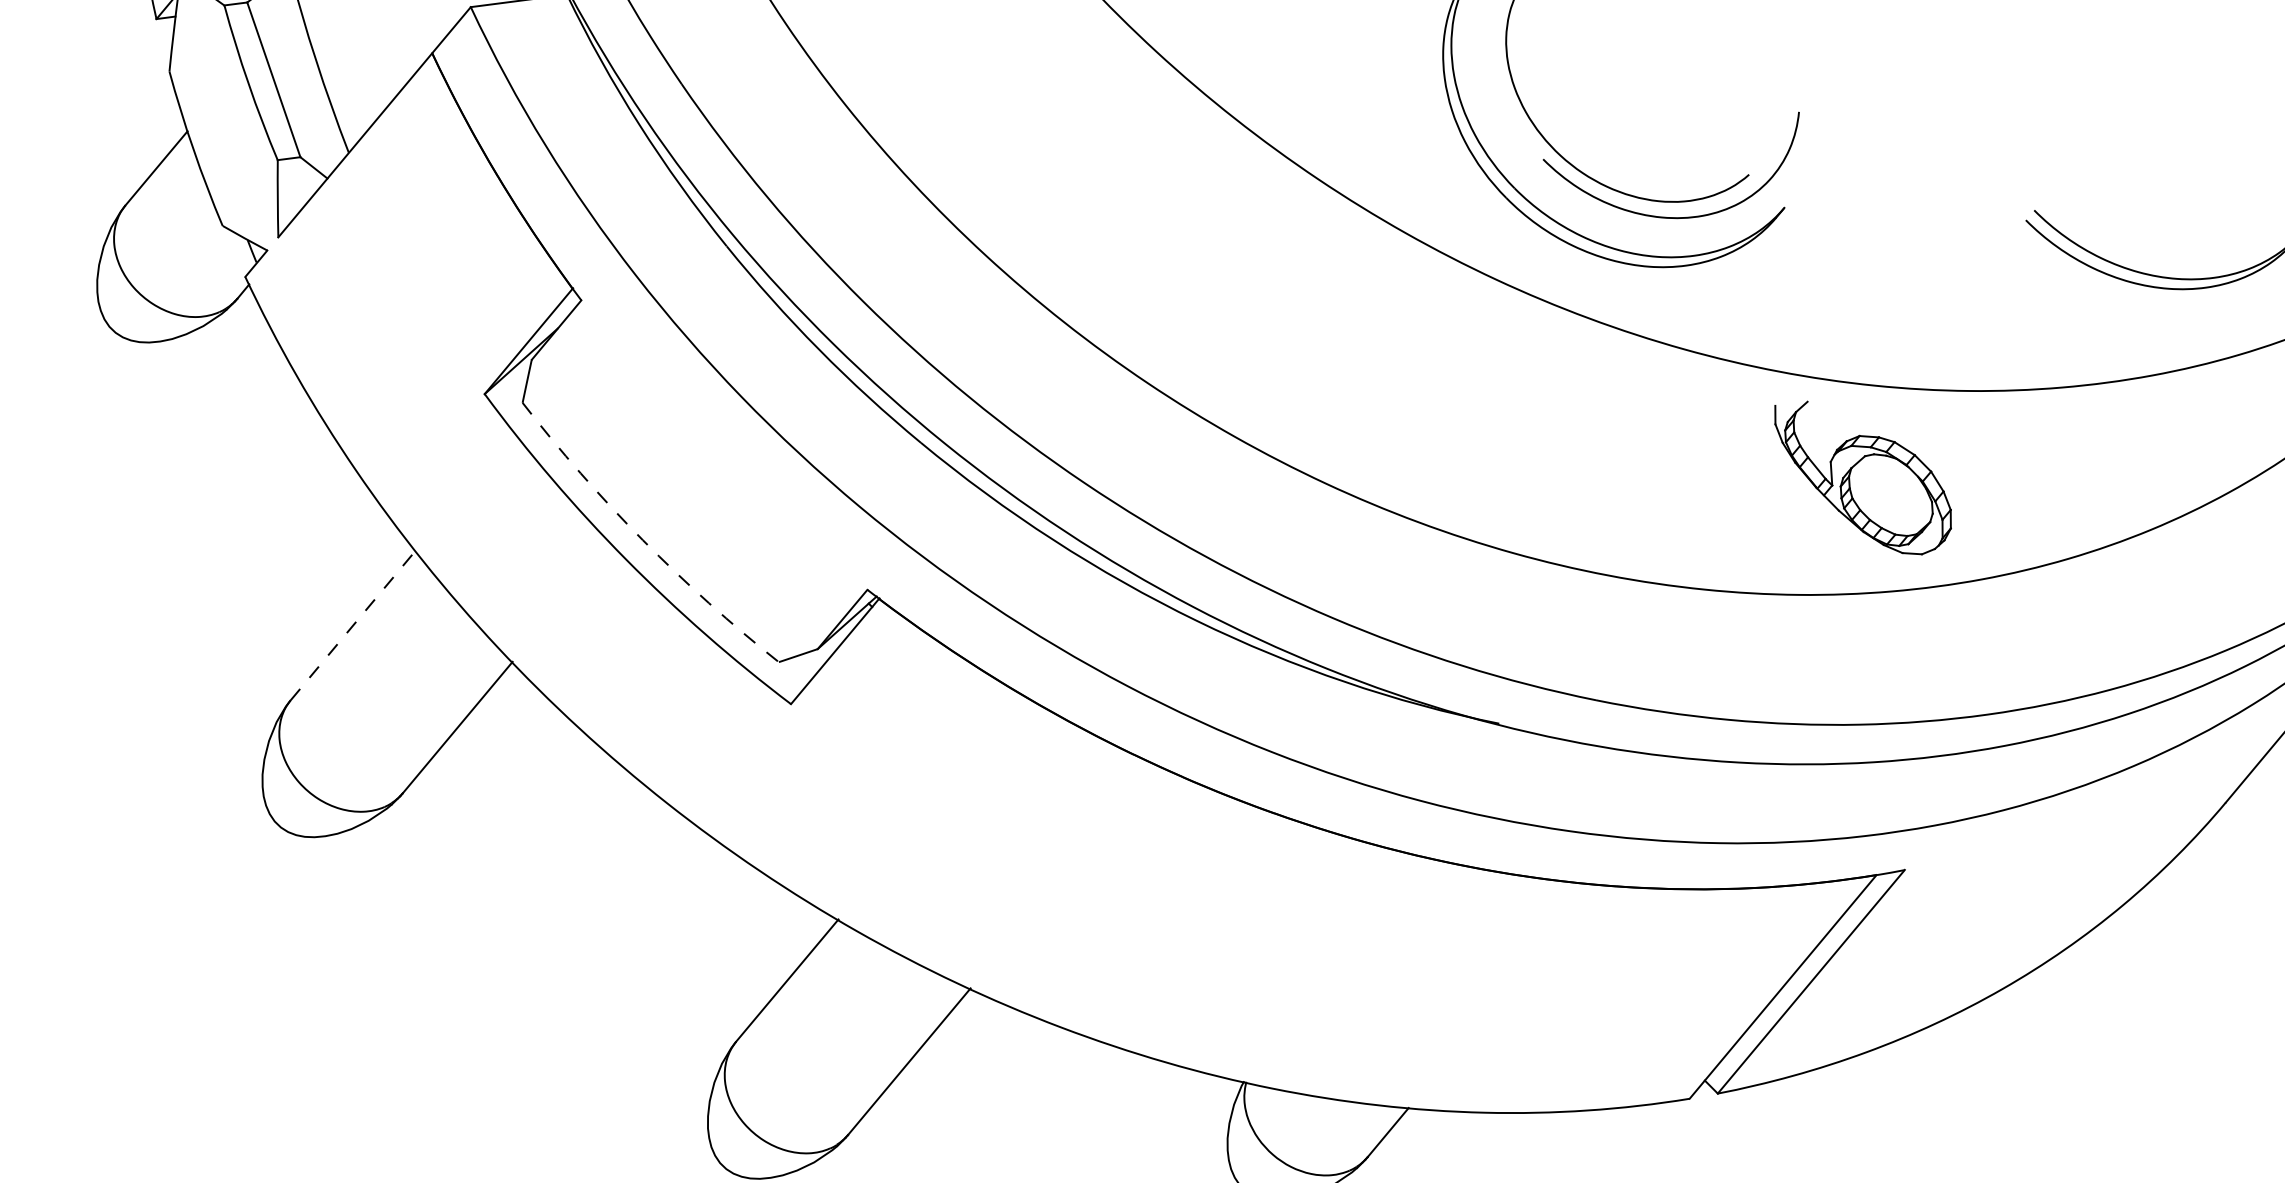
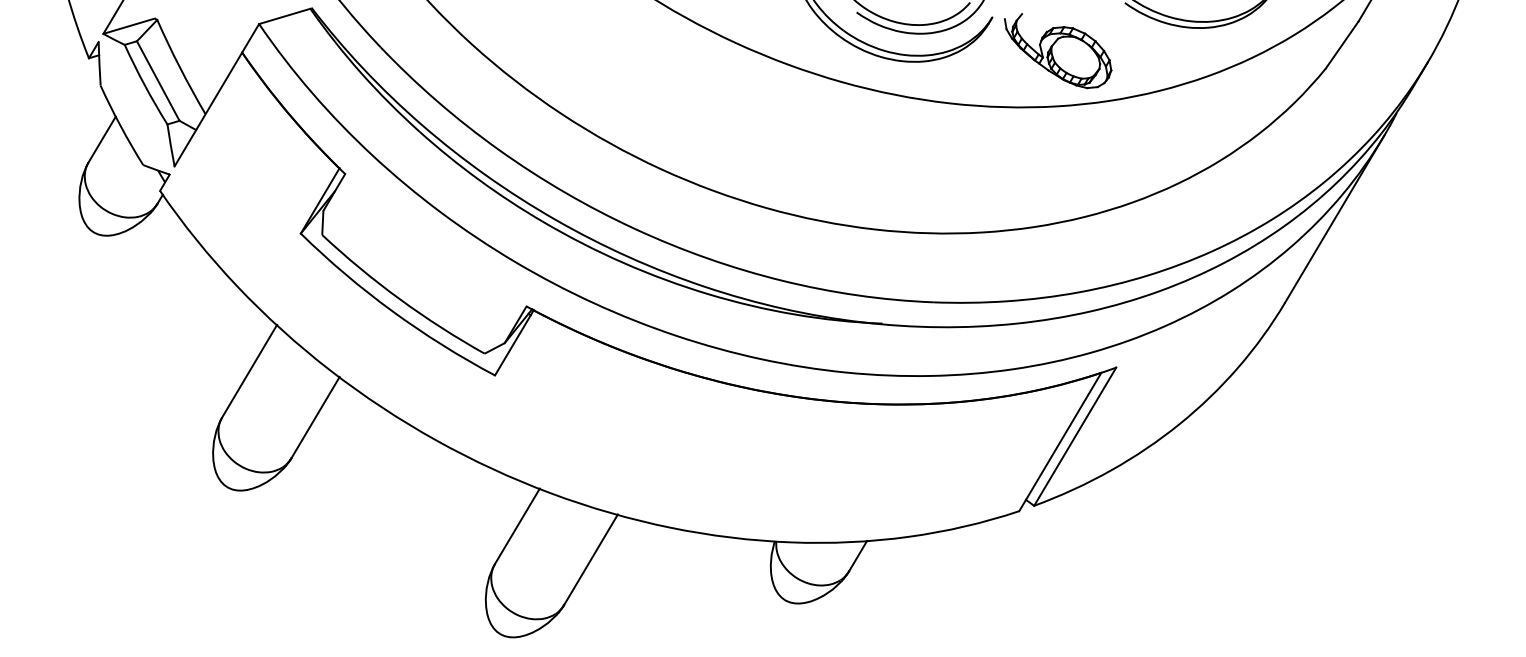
part: (1860, 478) -> (1057, 51), moved
arc: (642, 540) -> (399, 299), dashed -> solid
line: (352, 625) -> (249, 371), dashed -> solid

